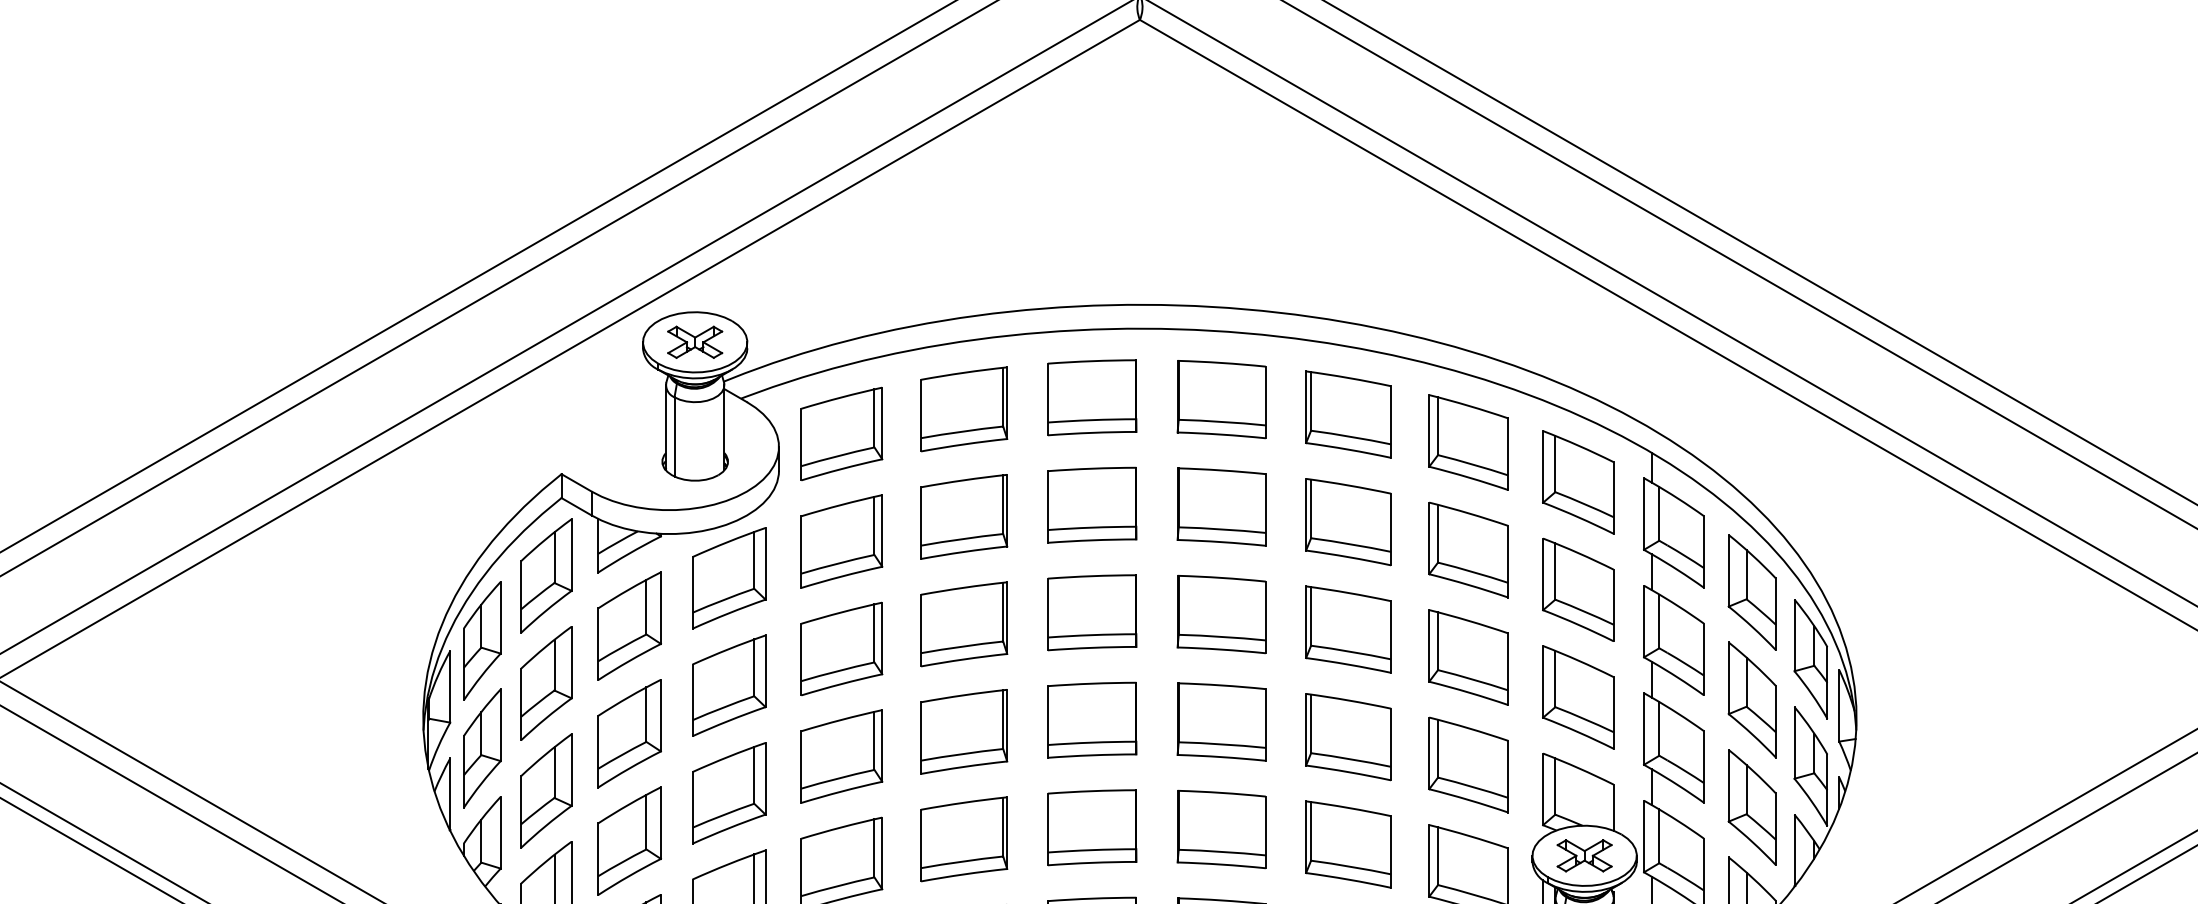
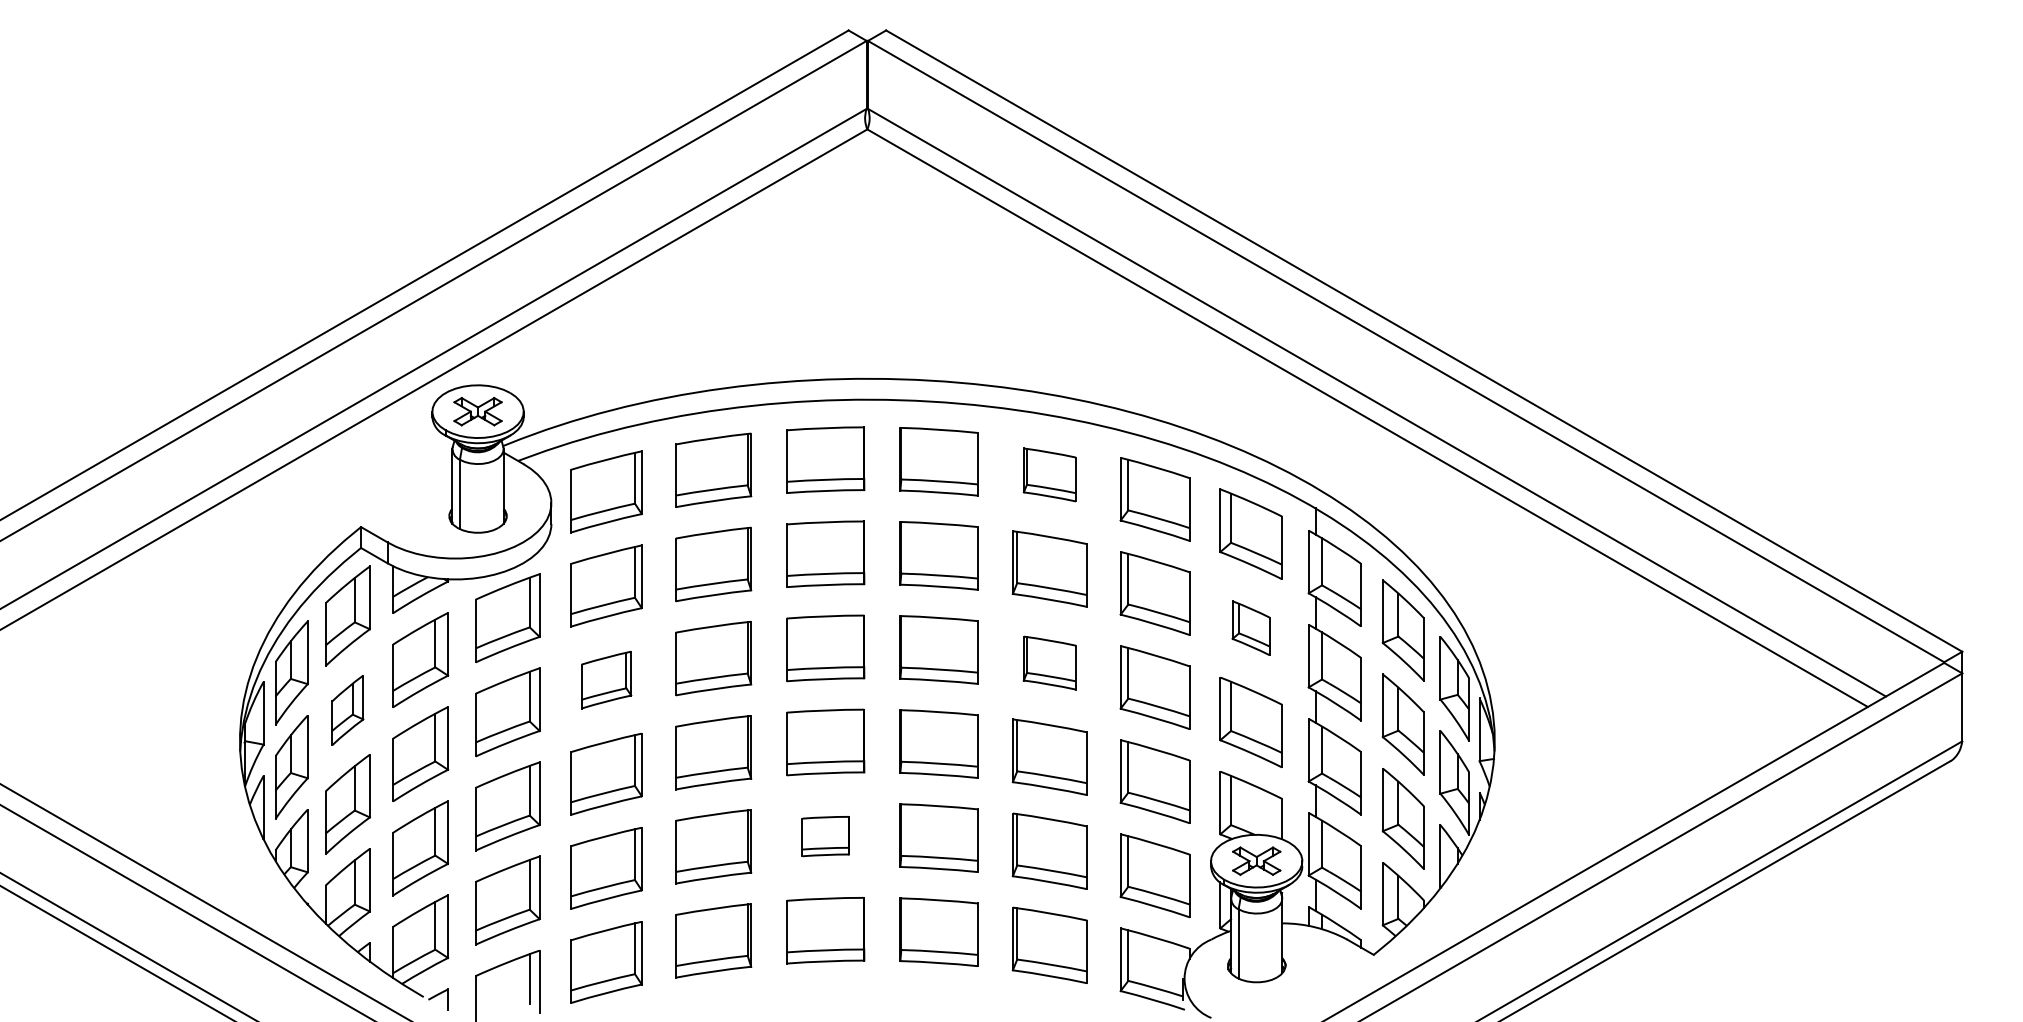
part: (1347, 414) -> (1049, 474), size x0.7
part: (1577, 588) -> (1250, 627), size x0.6
part: (1347, 628) -> (1049, 662), size x0.7
part: (841, 648) -> (606, 679), size x0.7
part: (546, 683) -> (347, 710), size x0.7
part: (1092, 827) -> (825, 836), size x0.6

